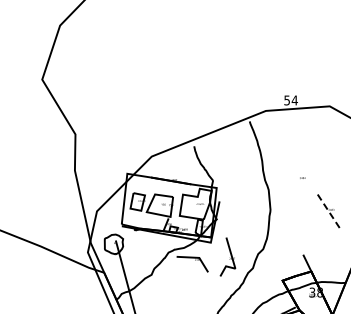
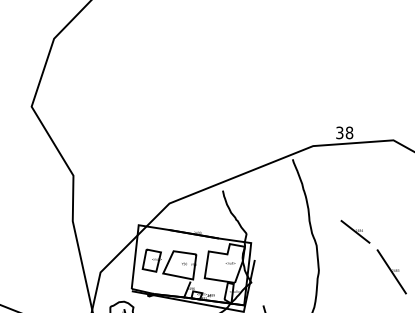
text: (290, 100) -> (344, 132), 54 -> 38
line: (299, 178) -> (355, 231), added
line: (328, 210) -> (391, 271), dashed -> solid

